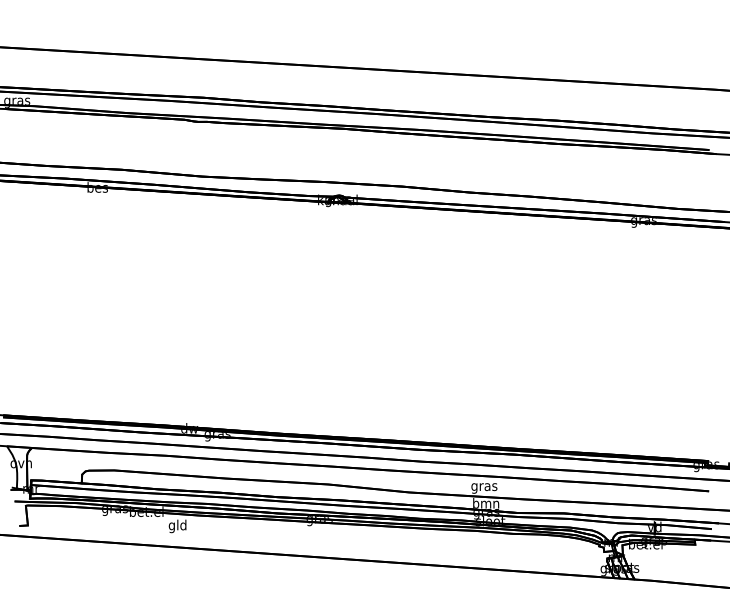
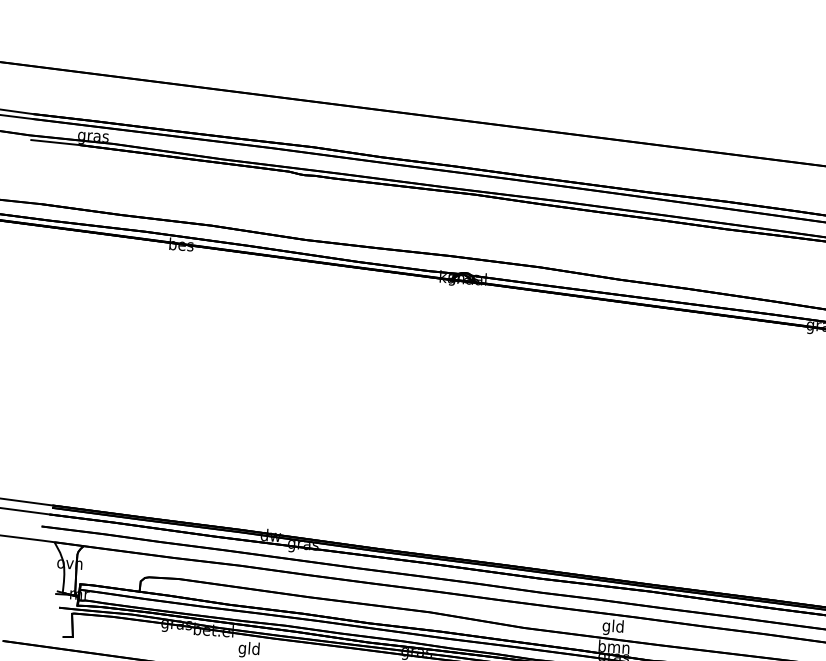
text: (484, 486) -> (613, 626), gras -> gld

